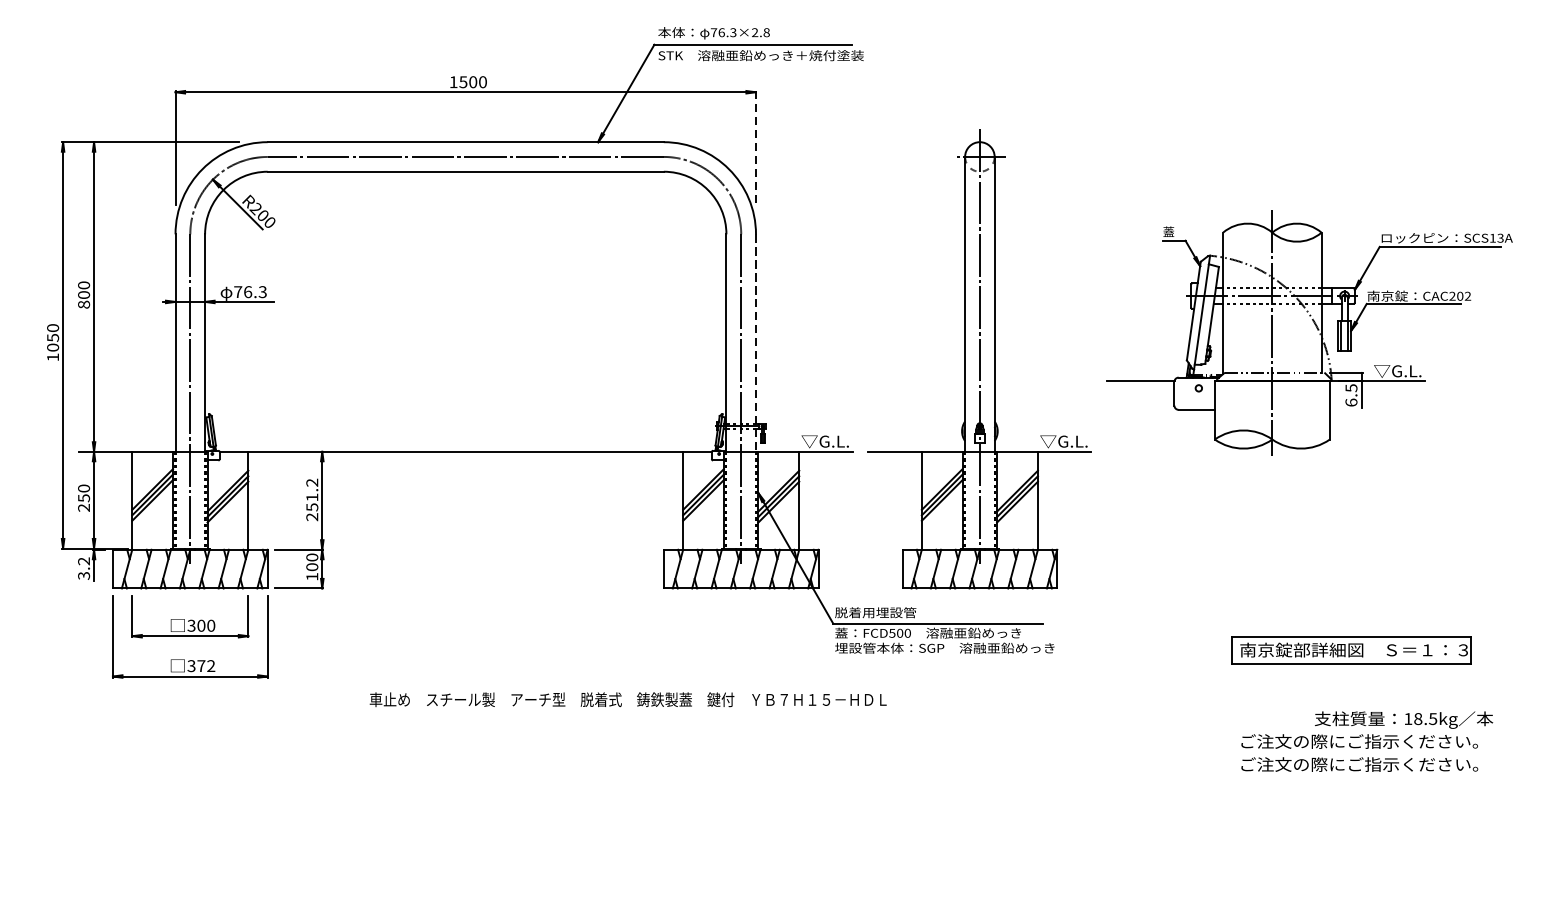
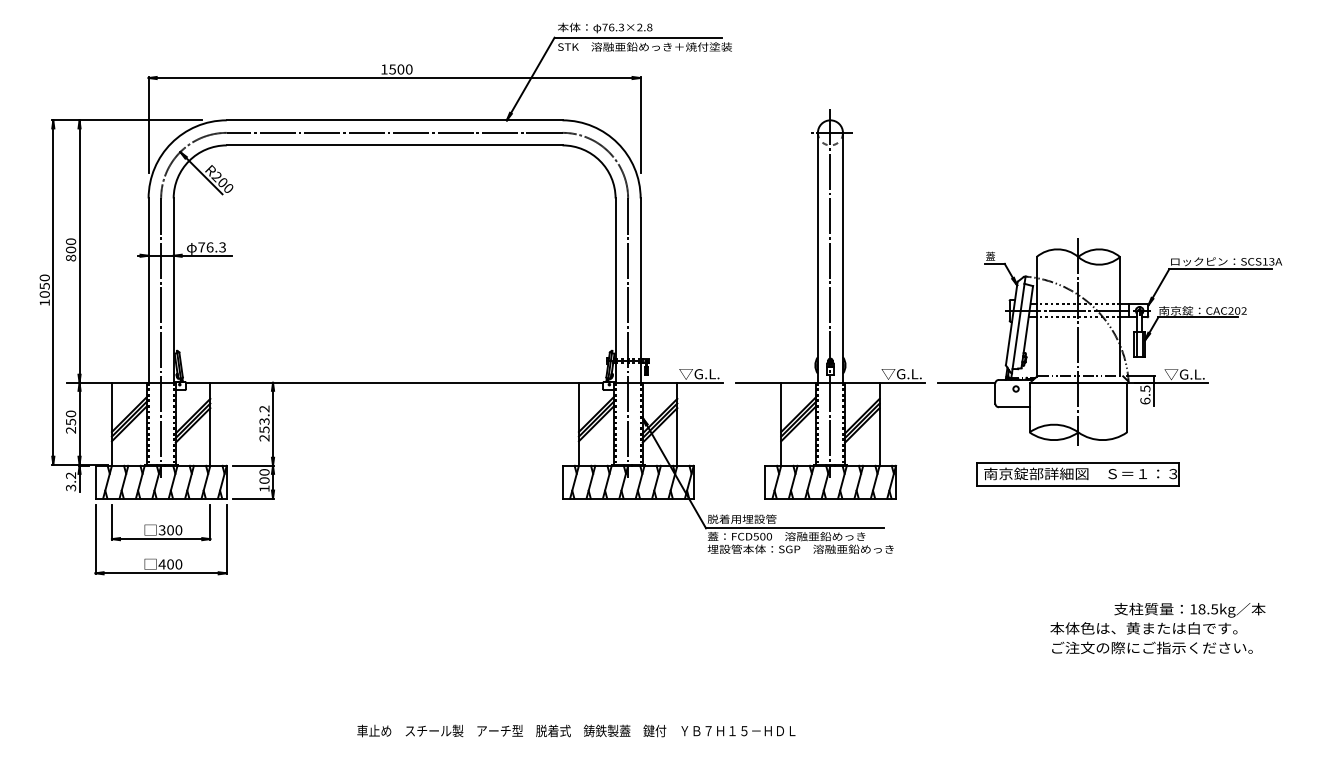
line: (755, 148) -> (640, 125), dashed -> solid
part: (1316, 328) -> (1115, 338), moved
line: (755, 344) -> (640, 291), dashed -> solid
text: (312, 497) -> (264, 421), 251.2 -> 253.2
part: (1350, 650) -> (1077, 474), moved
text: (201, 666) -> (170, 564), 372 -> 400
text: (628, 699) -> (576, 730), moved
text: (1358, 741) -> (1151, 628), ご注文の際にご指示ください。 -> 本体色は、黄または白です。

